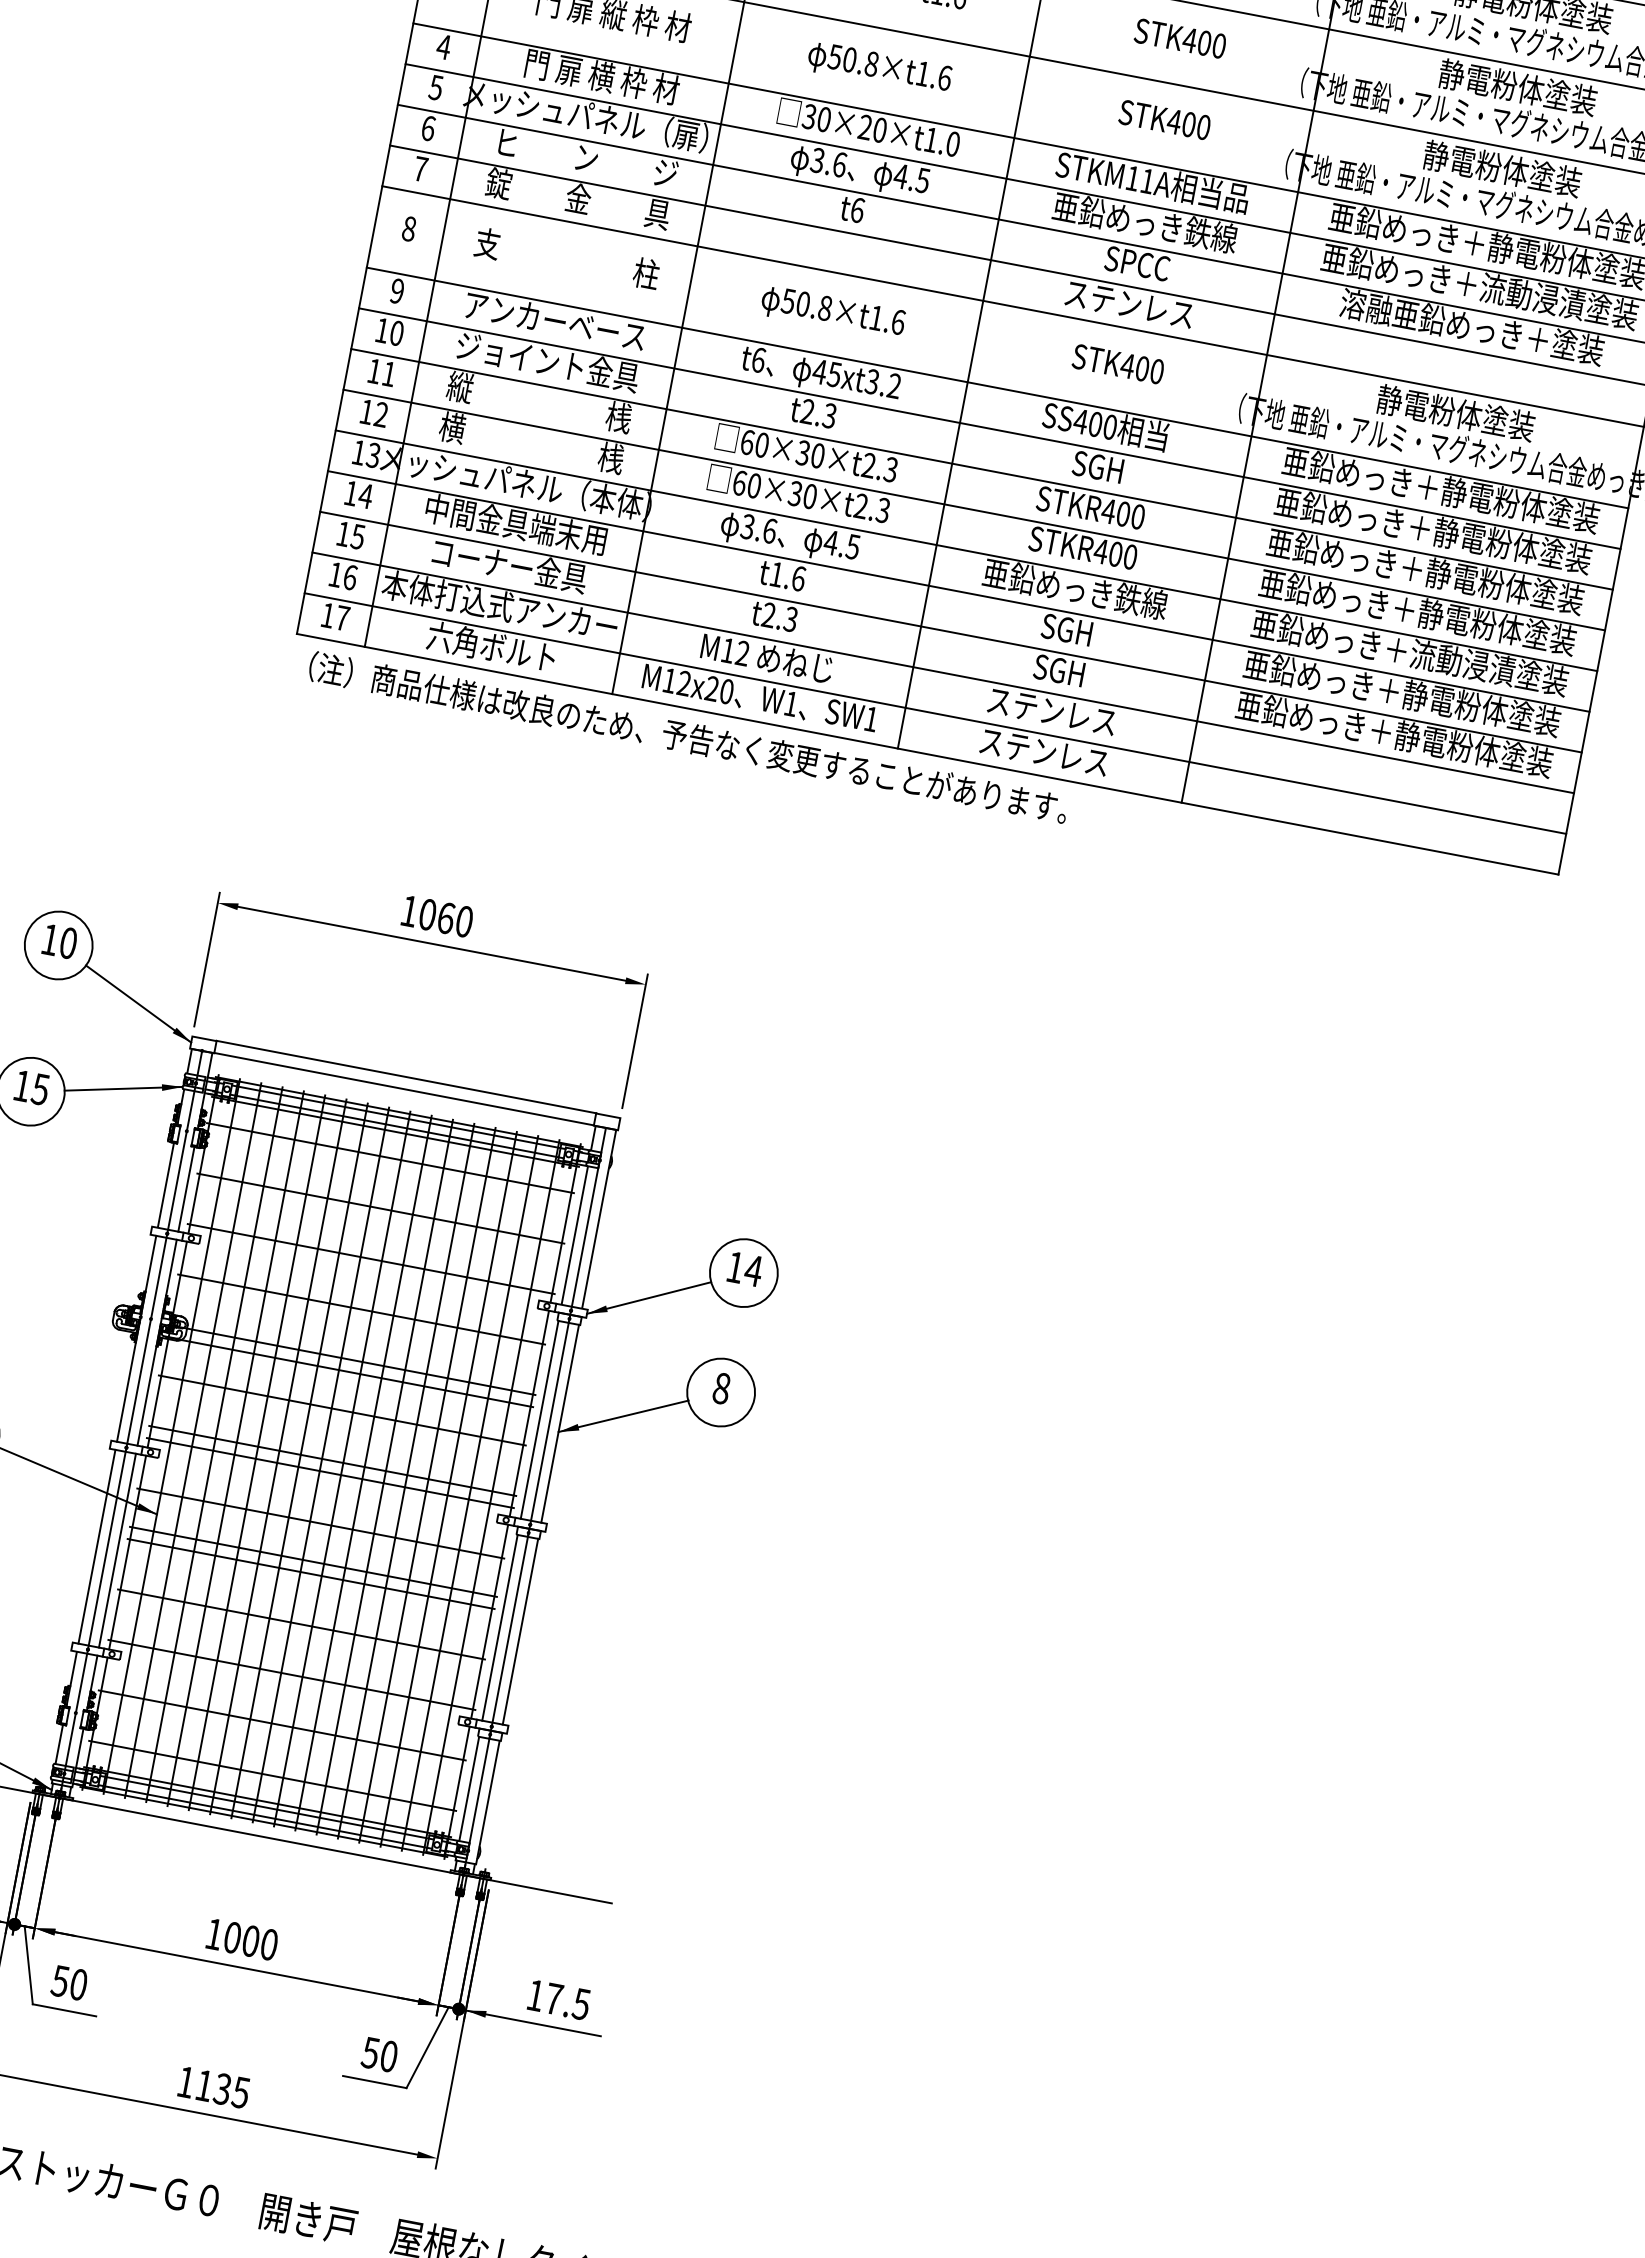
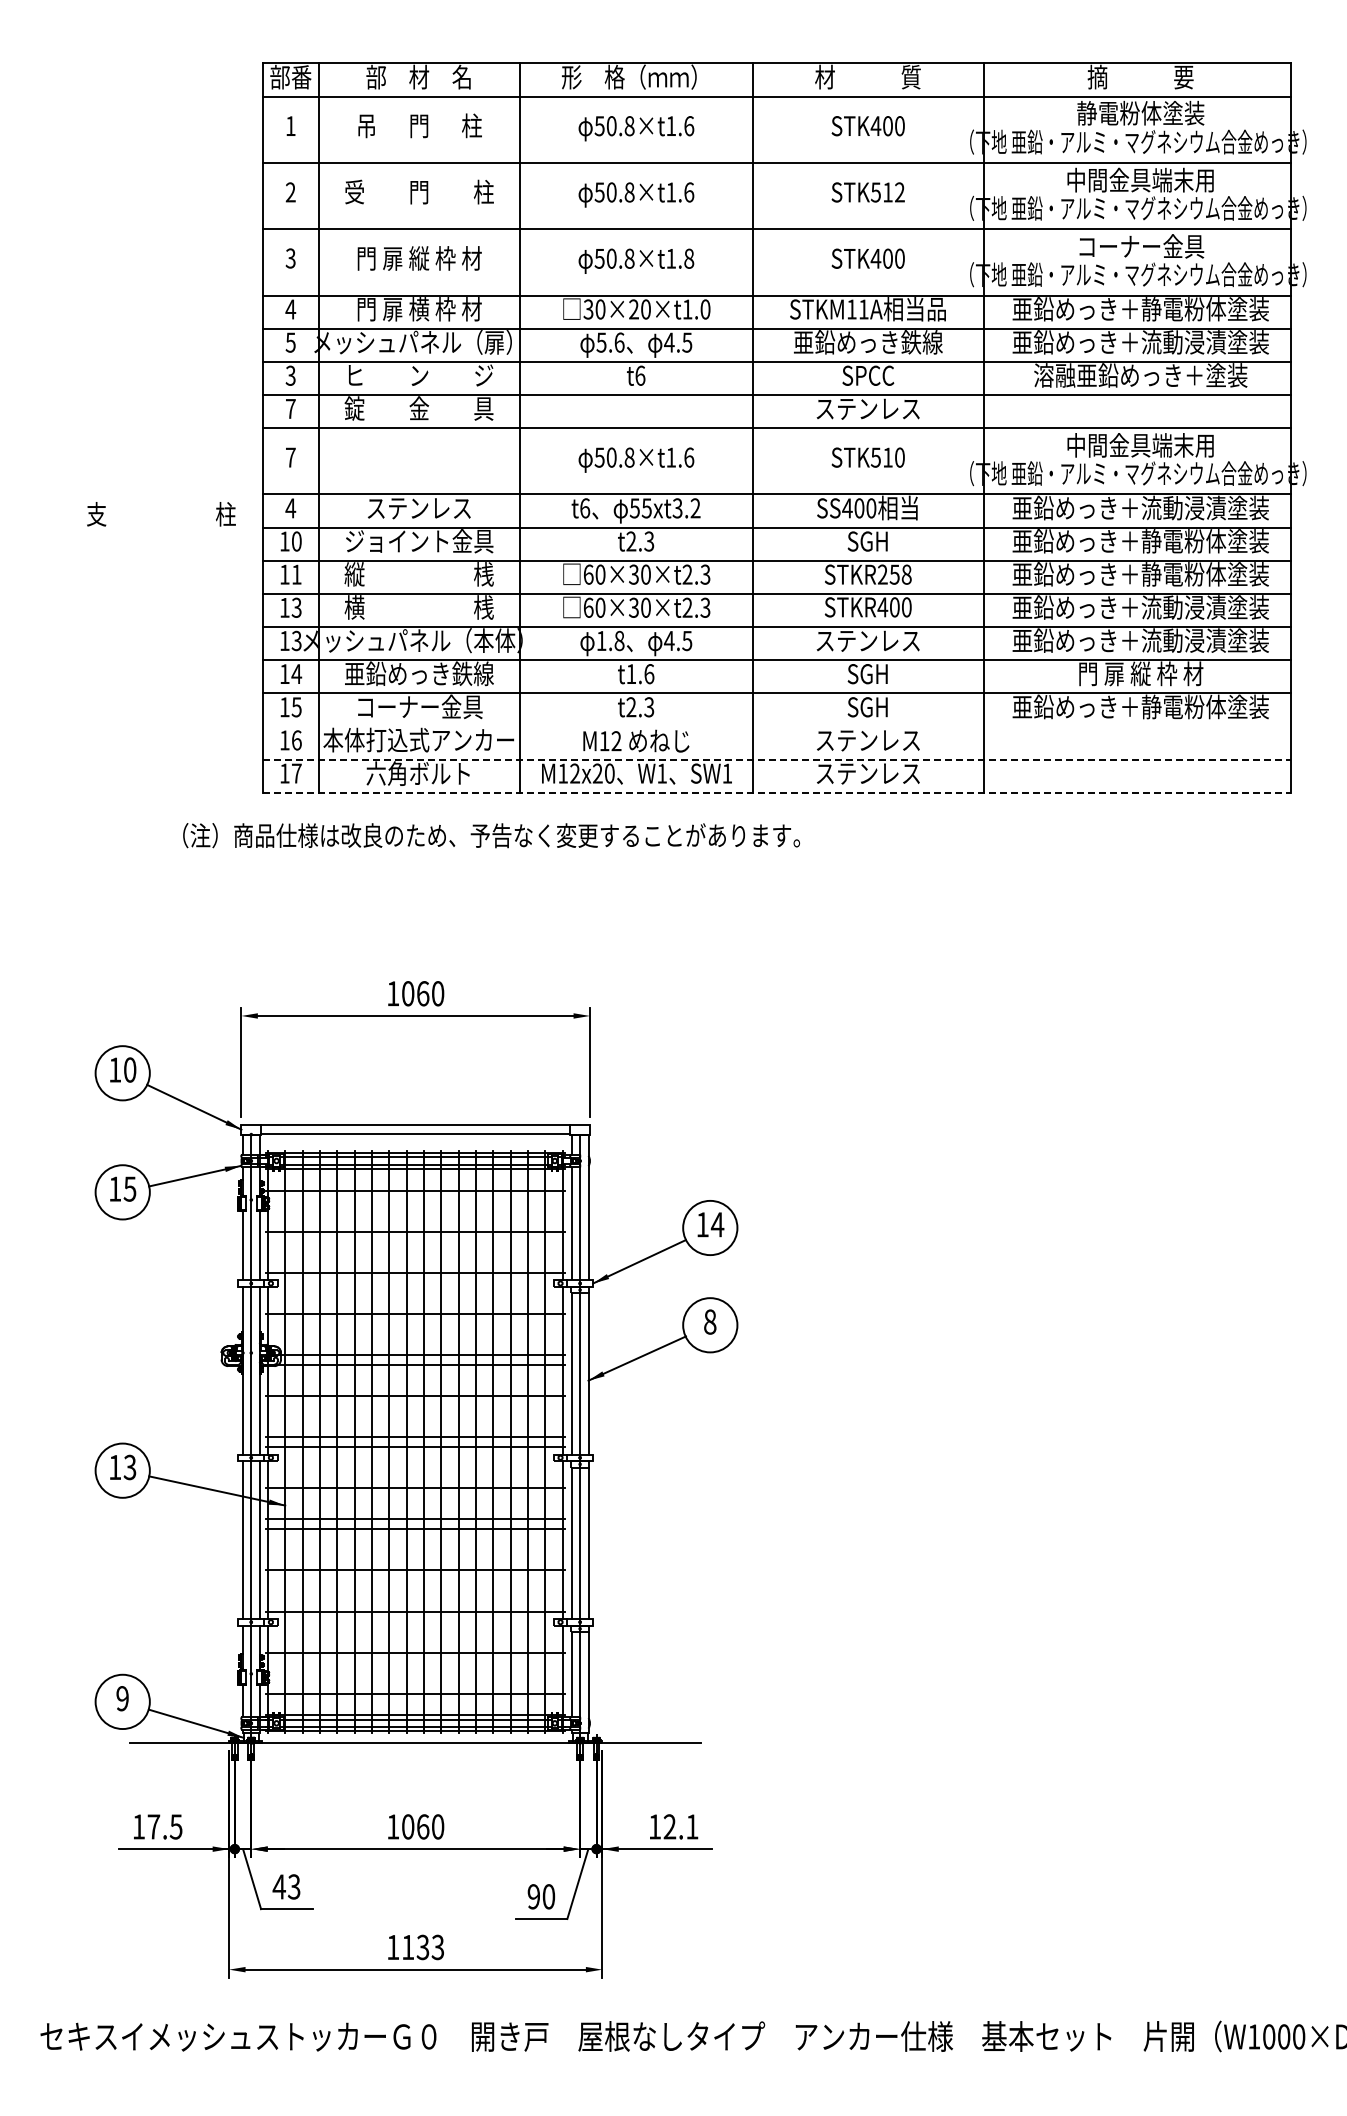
text: (1204, 43) -> (887, 192), STK400 -> STK512
text: (945, 77) -> (689, 258), 50.8×t1.6 -> 50.8×t1.8
text: (1517, 86) -> (1140, 179), 静電粉体塗装 -> 中間金具端末用
text: (428, 128) -> (290, 375), 6 -> 3
text: (817, 160) -> (601, 342), 3.6 -> 5.6
text: (1502, 168) -> (1140, 246), 静電粉体塗装 -> コーナー金具
text: (408, 228) -> (290, 457), 8 -> 7
text: (567, 258) -> (161, 514), moved
text: (396, 291) -> (290, 508), 9 -> 4
text: (555, 321) -> (419, 508), アンカーベース -> ステンレス
text: (1134, 367) -> (881, 457), STK400 -> STK510
text: (819, 371) -> (634, 508), 45xt3.2 -> 55xt3.2
text: (1455, 413) -> (1140, 445), 静電粉体塗装 -> 中間金具端末用
text: (381, 414) -> (296, 607), 12 -> 13
text: (1493, 499) -> (1183, 507), 亜鉛めっき＋静電粉体塗装 -> 亜鉛めっき＋流動浸漬塗装
text: (1123, 513) -> (894, 574), STKR400 -> STKR258
text: (516, 524) -> (419, 673), 中間金具端末用 -> 亜鉛めっき鉄線
text: (758, 528) -> (610, 640), 3.6 -> 1.8
text: (1074, 588) -> (867, 640), 亜鉛めっき鉄線 -> ステンレス
text: (1470, 622) -> (1183, 607), 亜鉛めっき＋静電粉体塗装 -> 亜鉛めっき＋流動浸漬塗装
line: (942, 672) -> (776, 726), removed
text: (1401, 693) -> (1140, 673), 亜鉛めっき＋静電粉体塗装 -> 門 扉 縦 枠 材
line: (934, 713) -> (776, 759), solid -> dashed
text: (688, 737) -> (491, 835), moved
line: (927, 753) -> (776, 792), solid -> dashed
text: (251, 1940) -> (423, 1826), 1000 -> 1060
text: (69, 1982) -> (286, 1886), 50 -> 43
text: (567, 2001) -> (680, 1826), 17.5 -> 12.1
text: (370, 2052) -> (533, 1896), 50 -> 90
text: (241, 2091) -> (438, 1946), 1135 -> 1133

